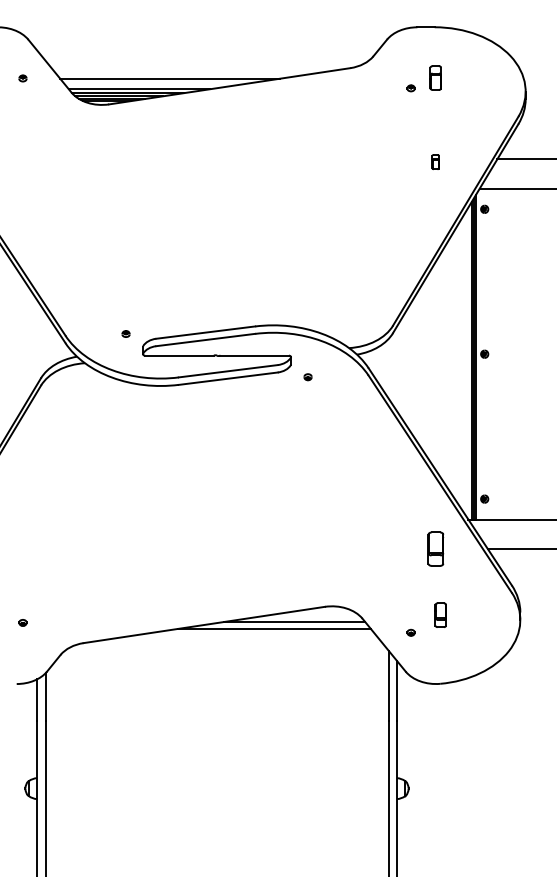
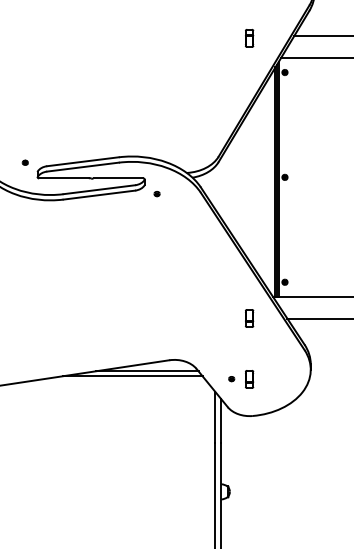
part: (435, 161) -> (249, 37), size x1.67
part: (435, 548) -> (249, 318), size x0.71
part: (440, 614) -> (249, 378), moved

